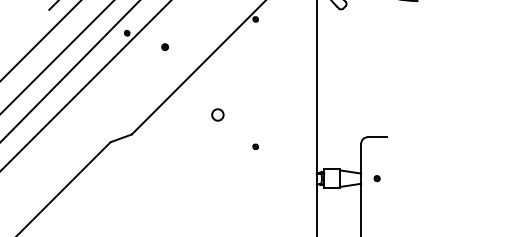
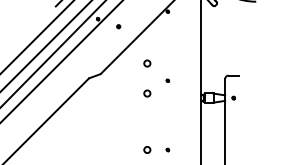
circle: (218, 170) -> (147, 93), added

